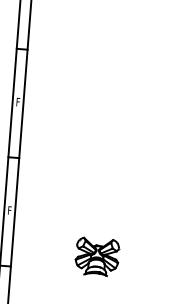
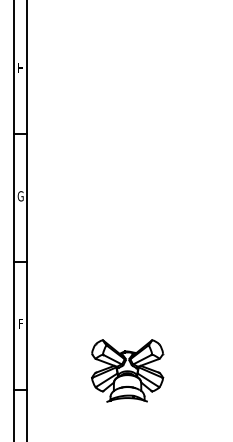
text: (17, 102) -> (20, 196), F -> G
part: (97, 256) -> (127, 370), size x1.43

